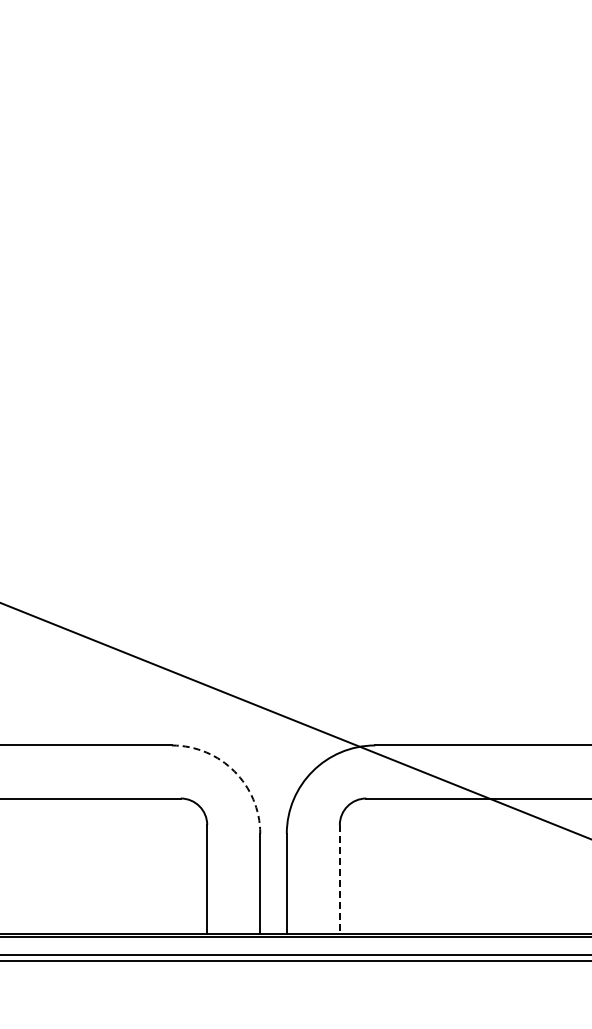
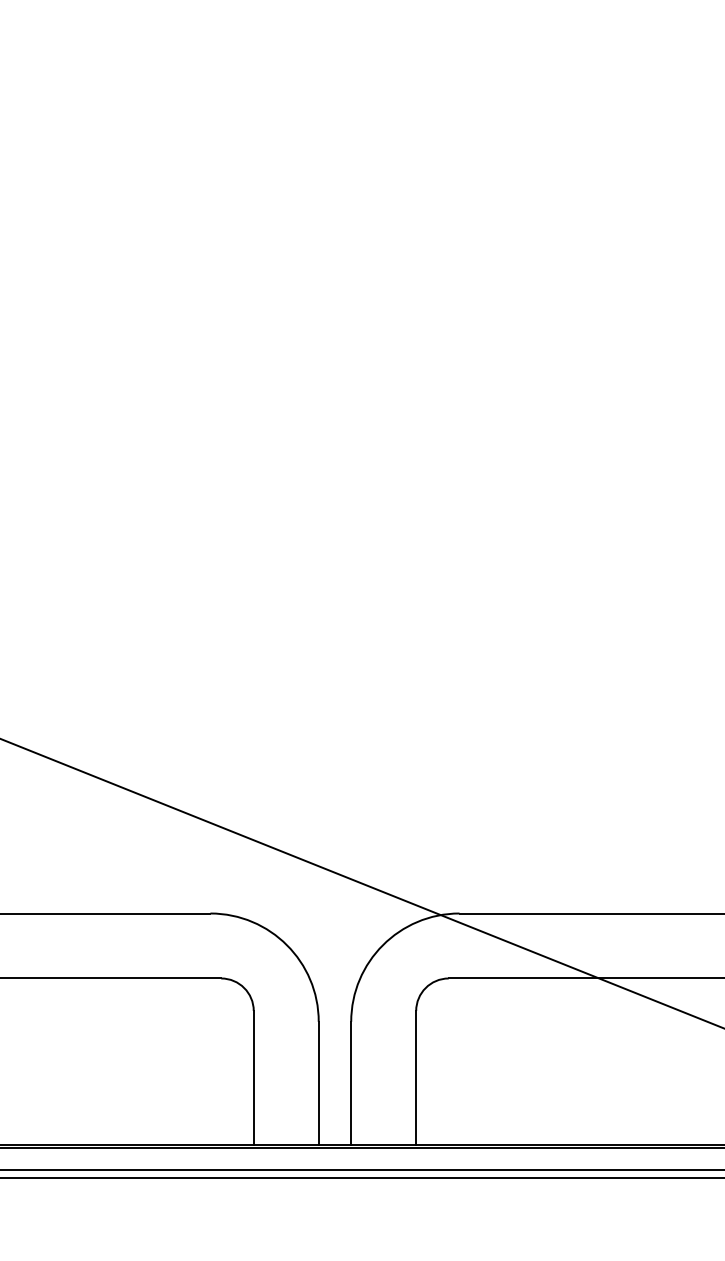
arc: (234, 771) -> (287, 945), dashed -> solid
line: (339, 879) -> (415, 1077), dashed -> solid

